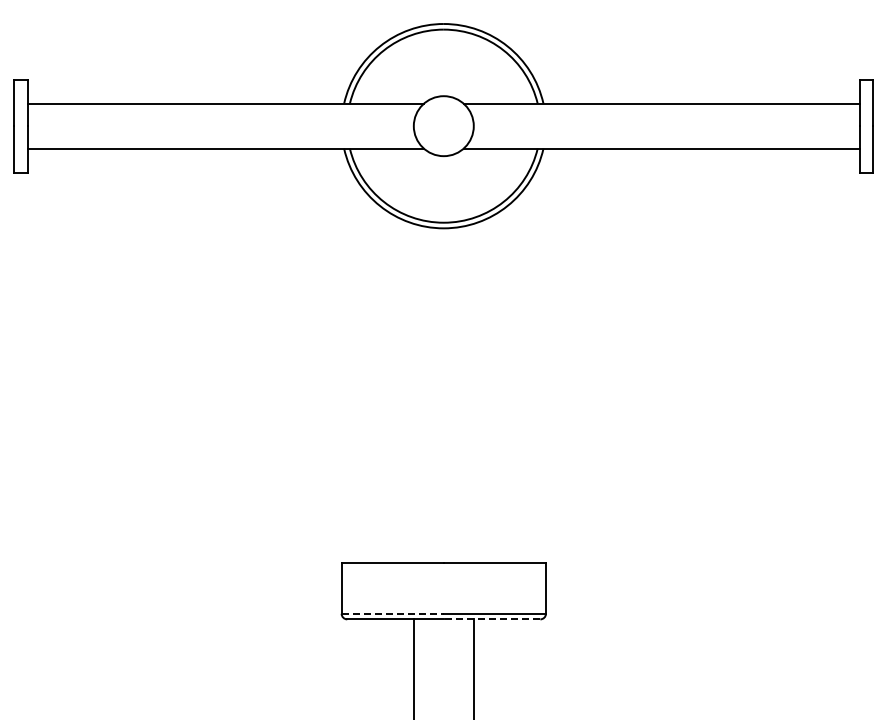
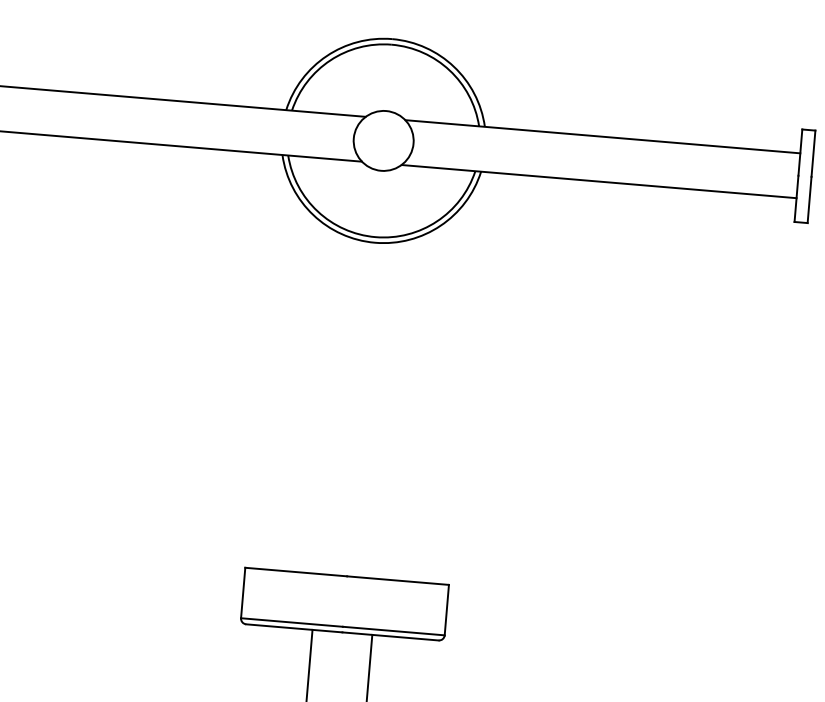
line: (393, 613) -> (292, 622), dashed -> solid
line: (491, 619) -> (389, 636), dashed -> solid

